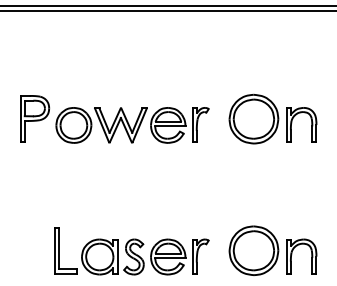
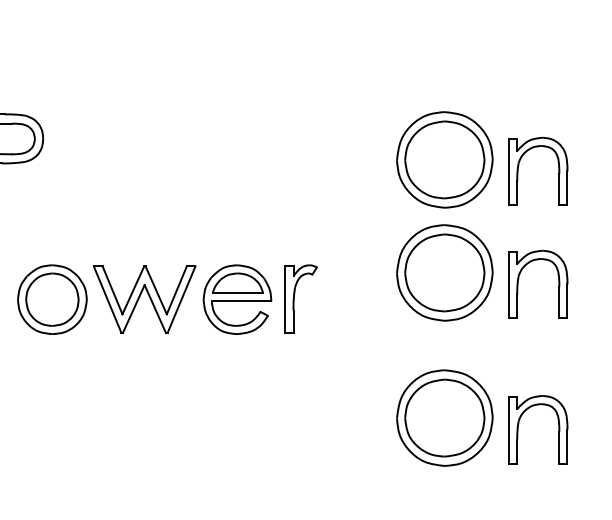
part: (132, 125) -> (167, 299), moved
part: (272, 176) -> (481, 272), added
part: (131, 251) -> (204, 419), removed

